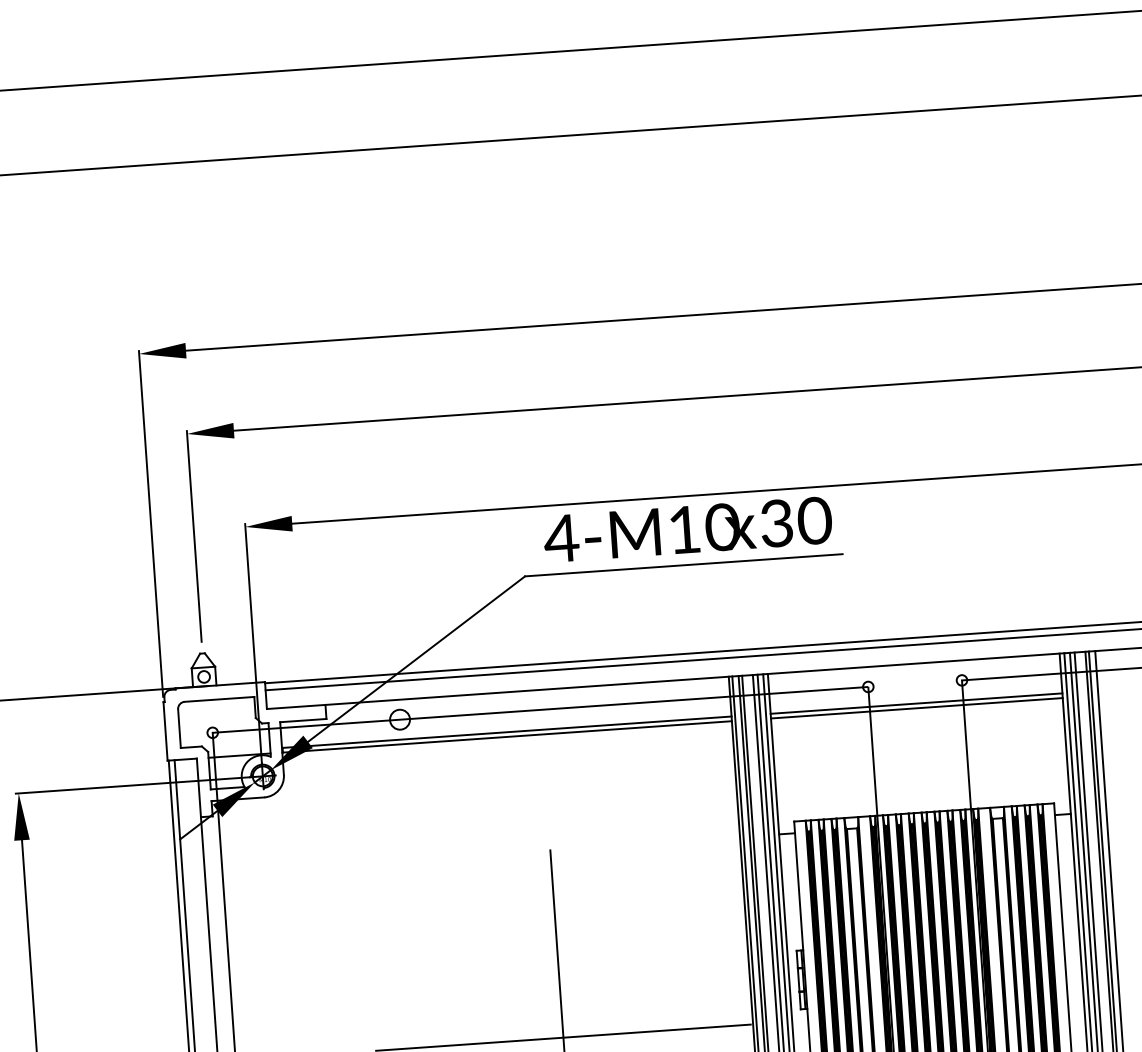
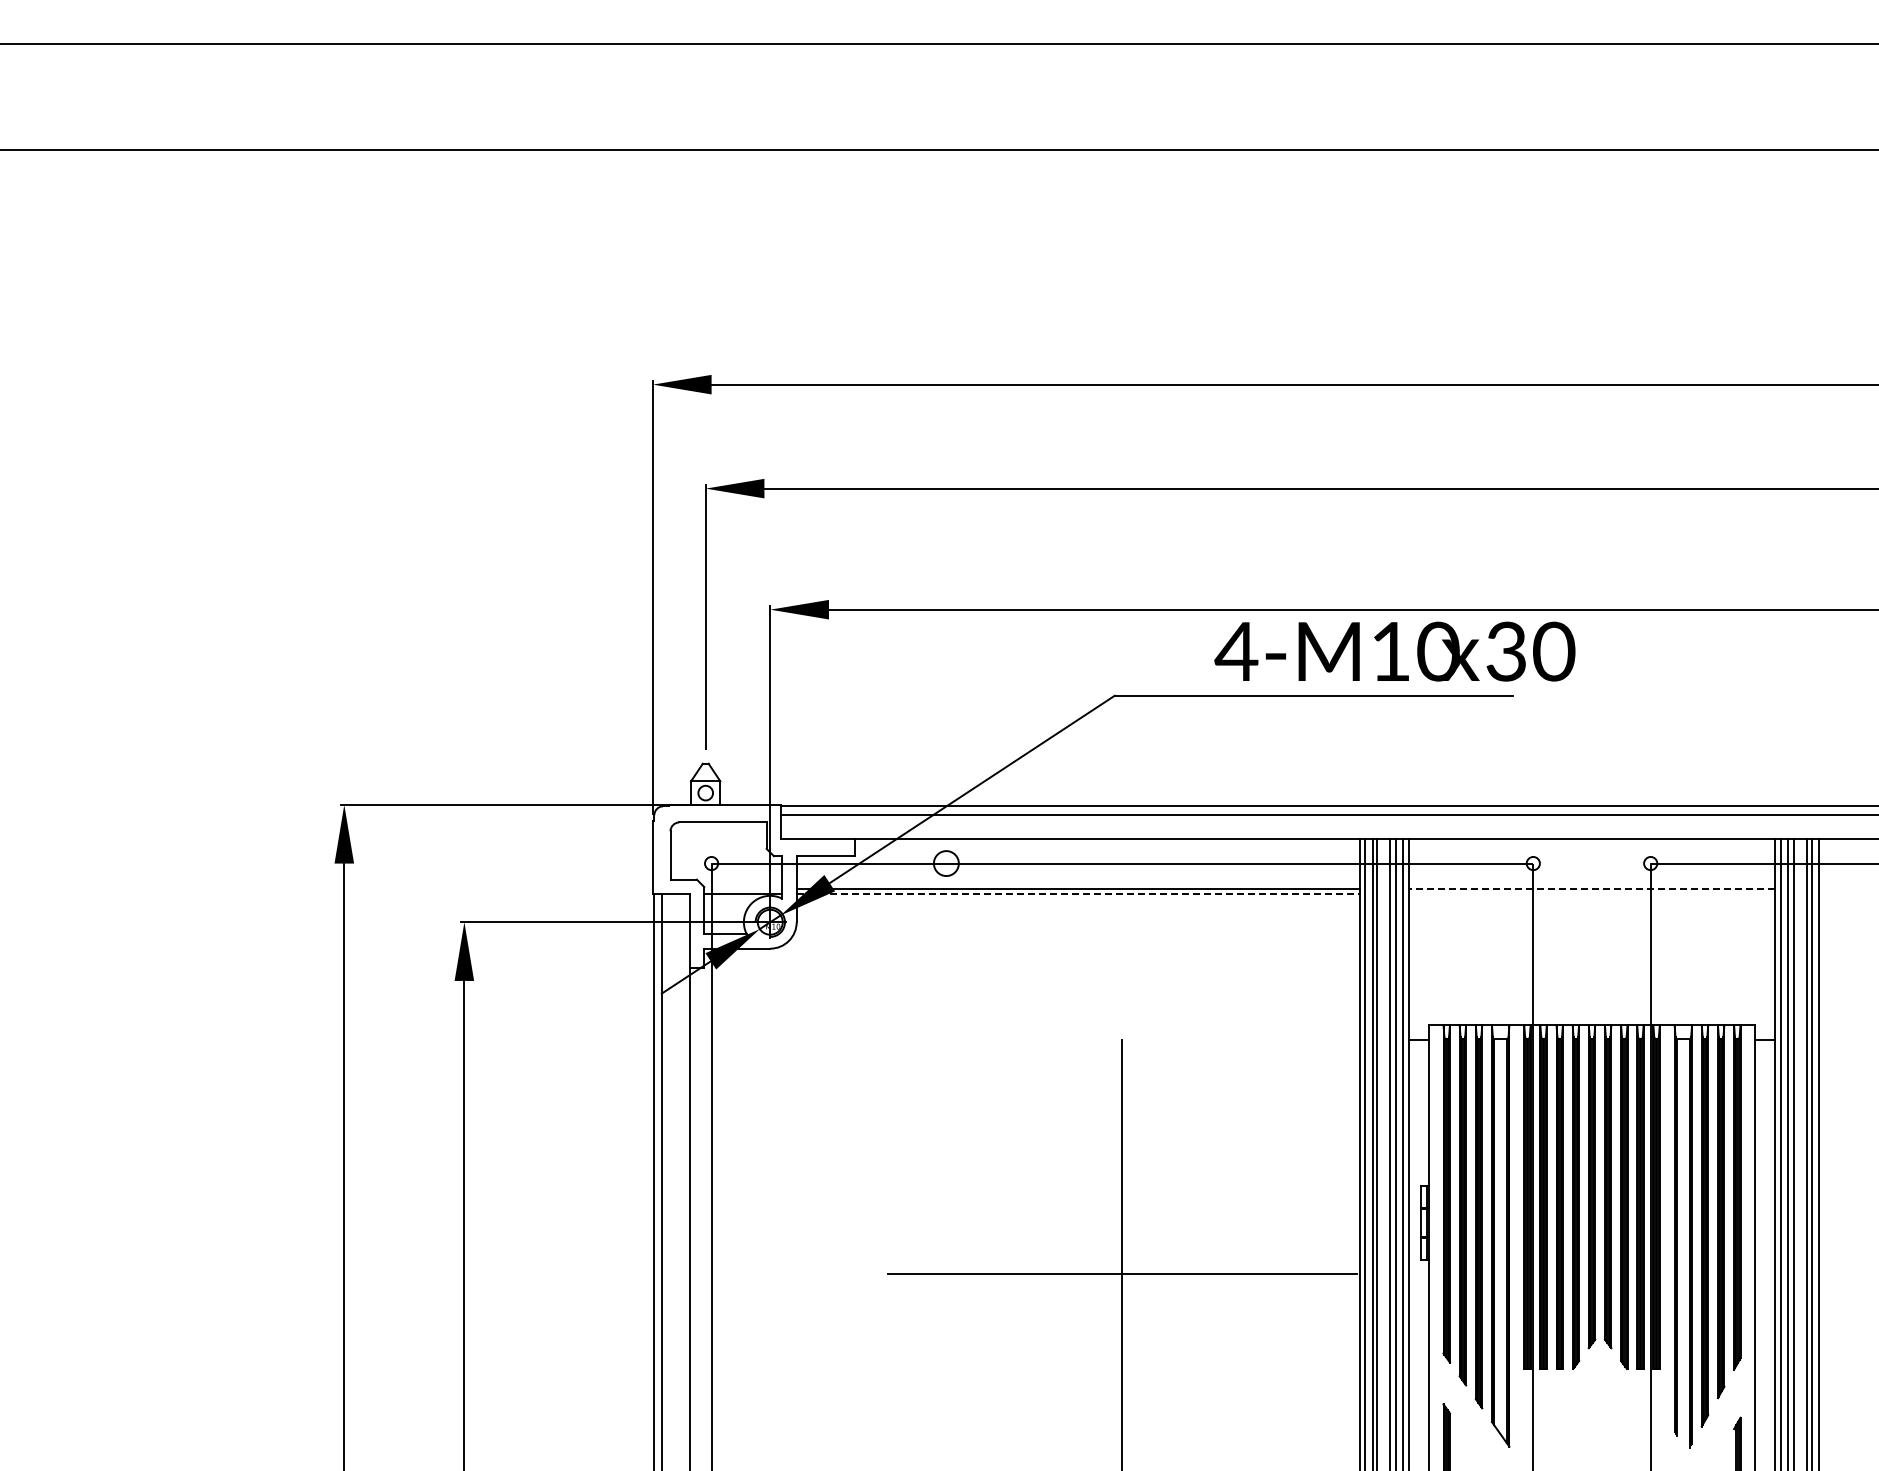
text: (687, 529) -> (1394, 651), moved
line: (916, 703) -> (1592, 888), solid -> dashed
line: (916, 708) -> (1591, 894), removed
line: (507, 737) -> (1078, 894), solid -> dashed

